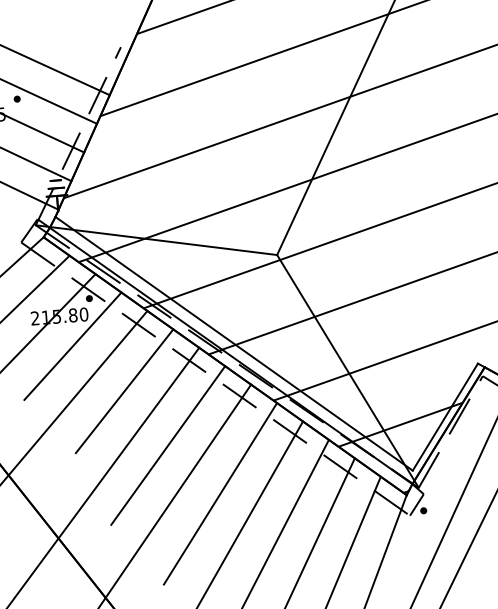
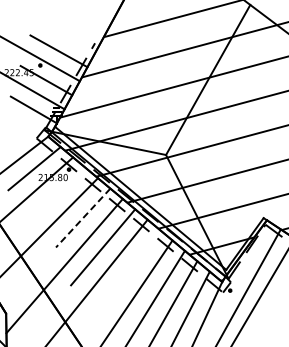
line: (72, 345) -> (58, 192), removed
line: (123, 392) -> (82, 218), solid -> dashed
line: (219, 493) -> (127, 273), removed

